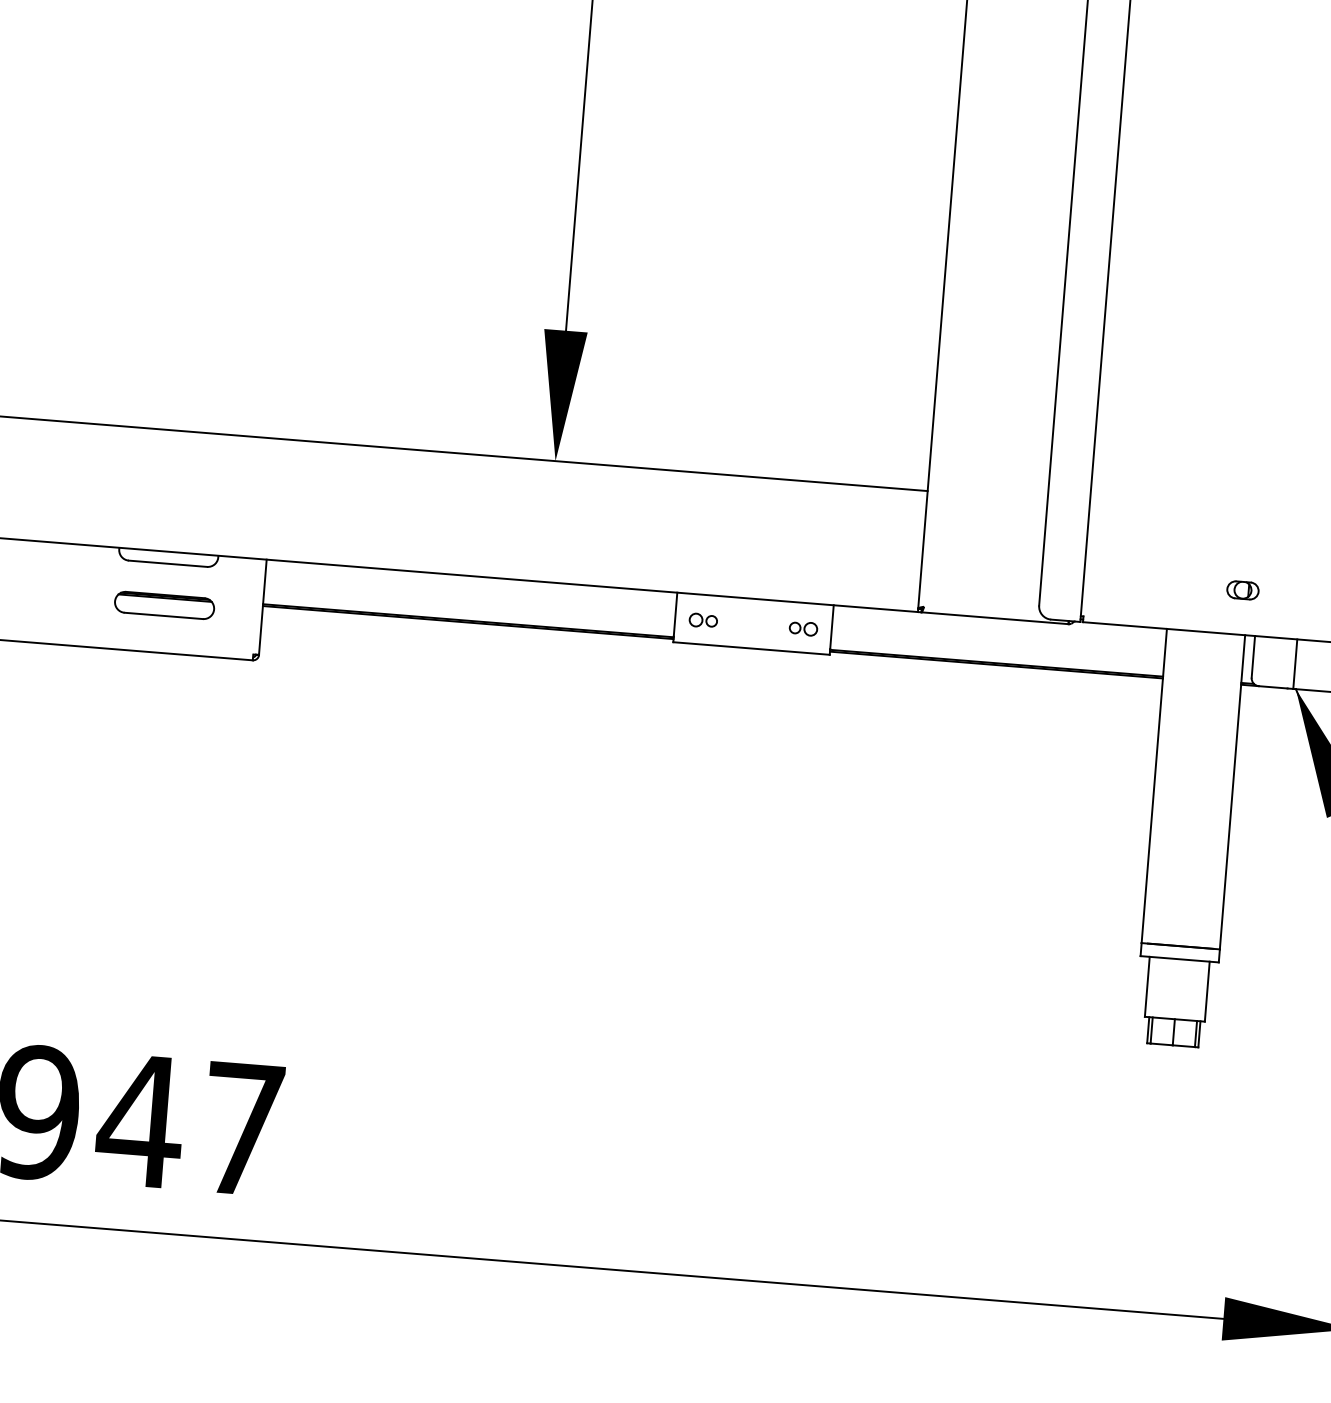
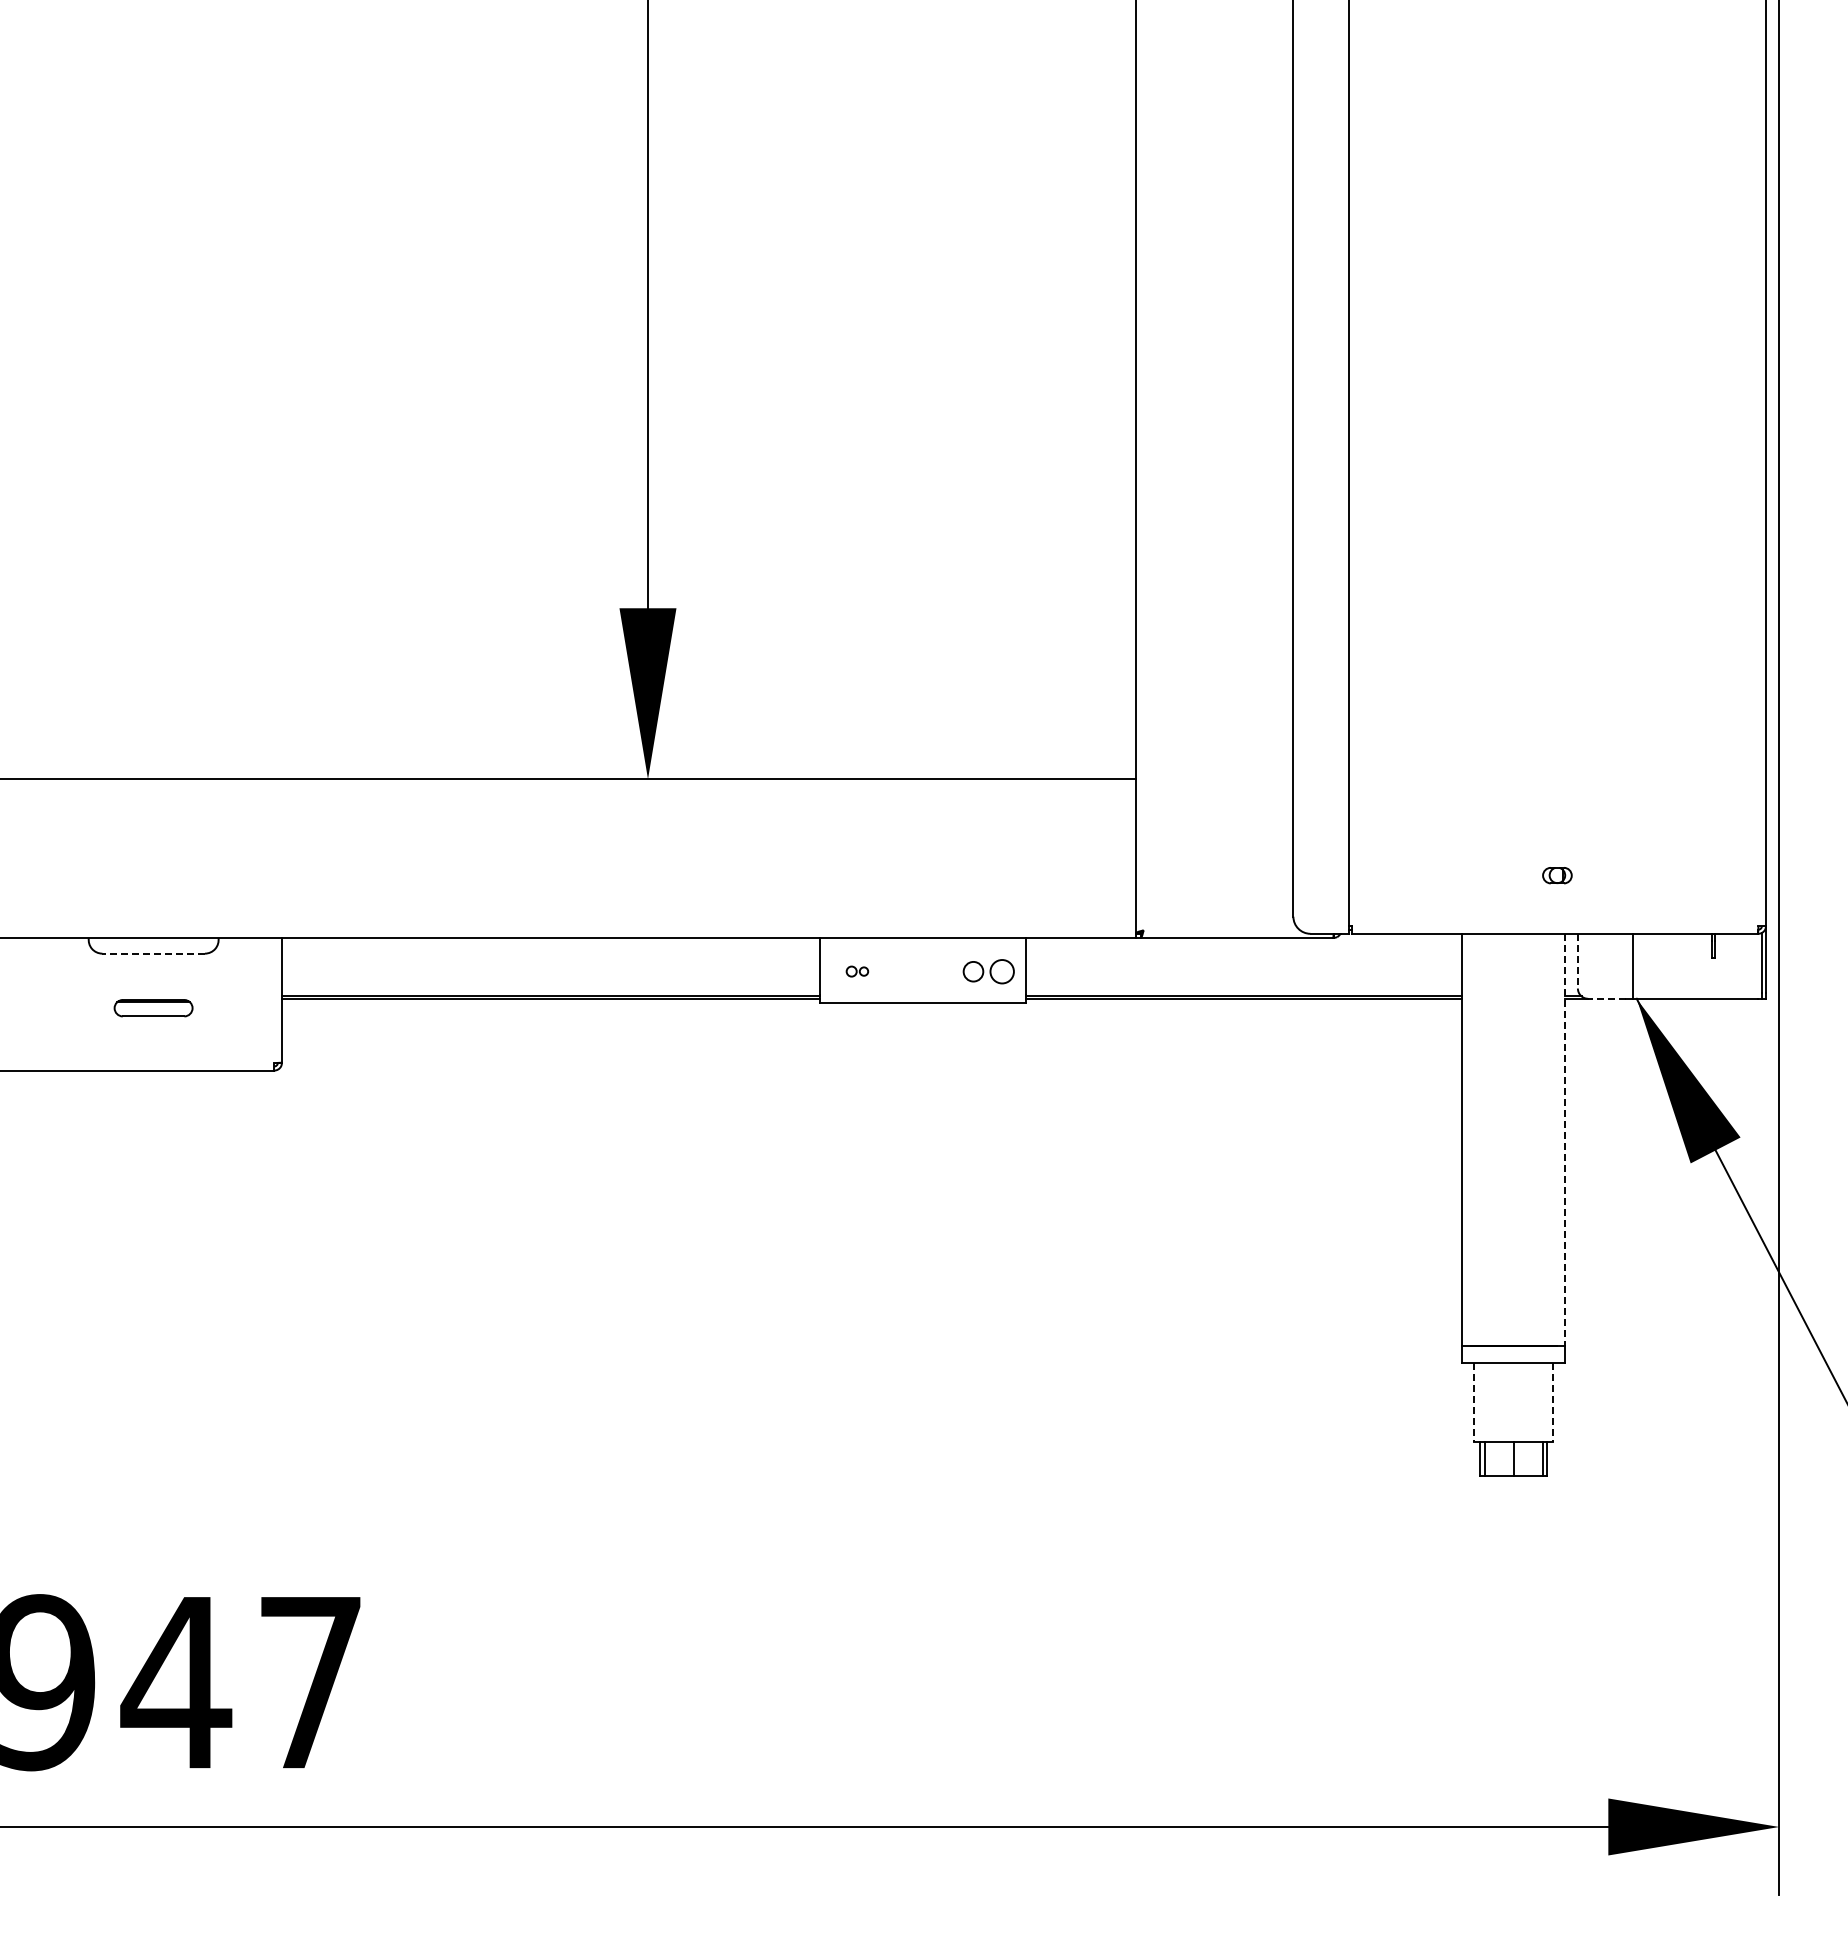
line: (167, 563) -> (153, 953), solid -> dashed
part: (1243, 590) -> (1557, 875), size x0.7
part: (164, 604) -> (153, 1007), size x0.6
part: (703, 620) -> (857, 971), size x0.6
part: (803, 628) -> (988, 971), size x1.4
line: (1253, 657) -> (1577, 961), solid -> dashed
line: (1272, 687) -> (1606, 998), solid -> dashed
line: (1232, 792) -> (1564, 1140), solid -> dashed
line: (1147, 987) -> (1474, 1402), solid -> dashed
line: (1206, 991) -> (1552, 1402), solid -> dashed

